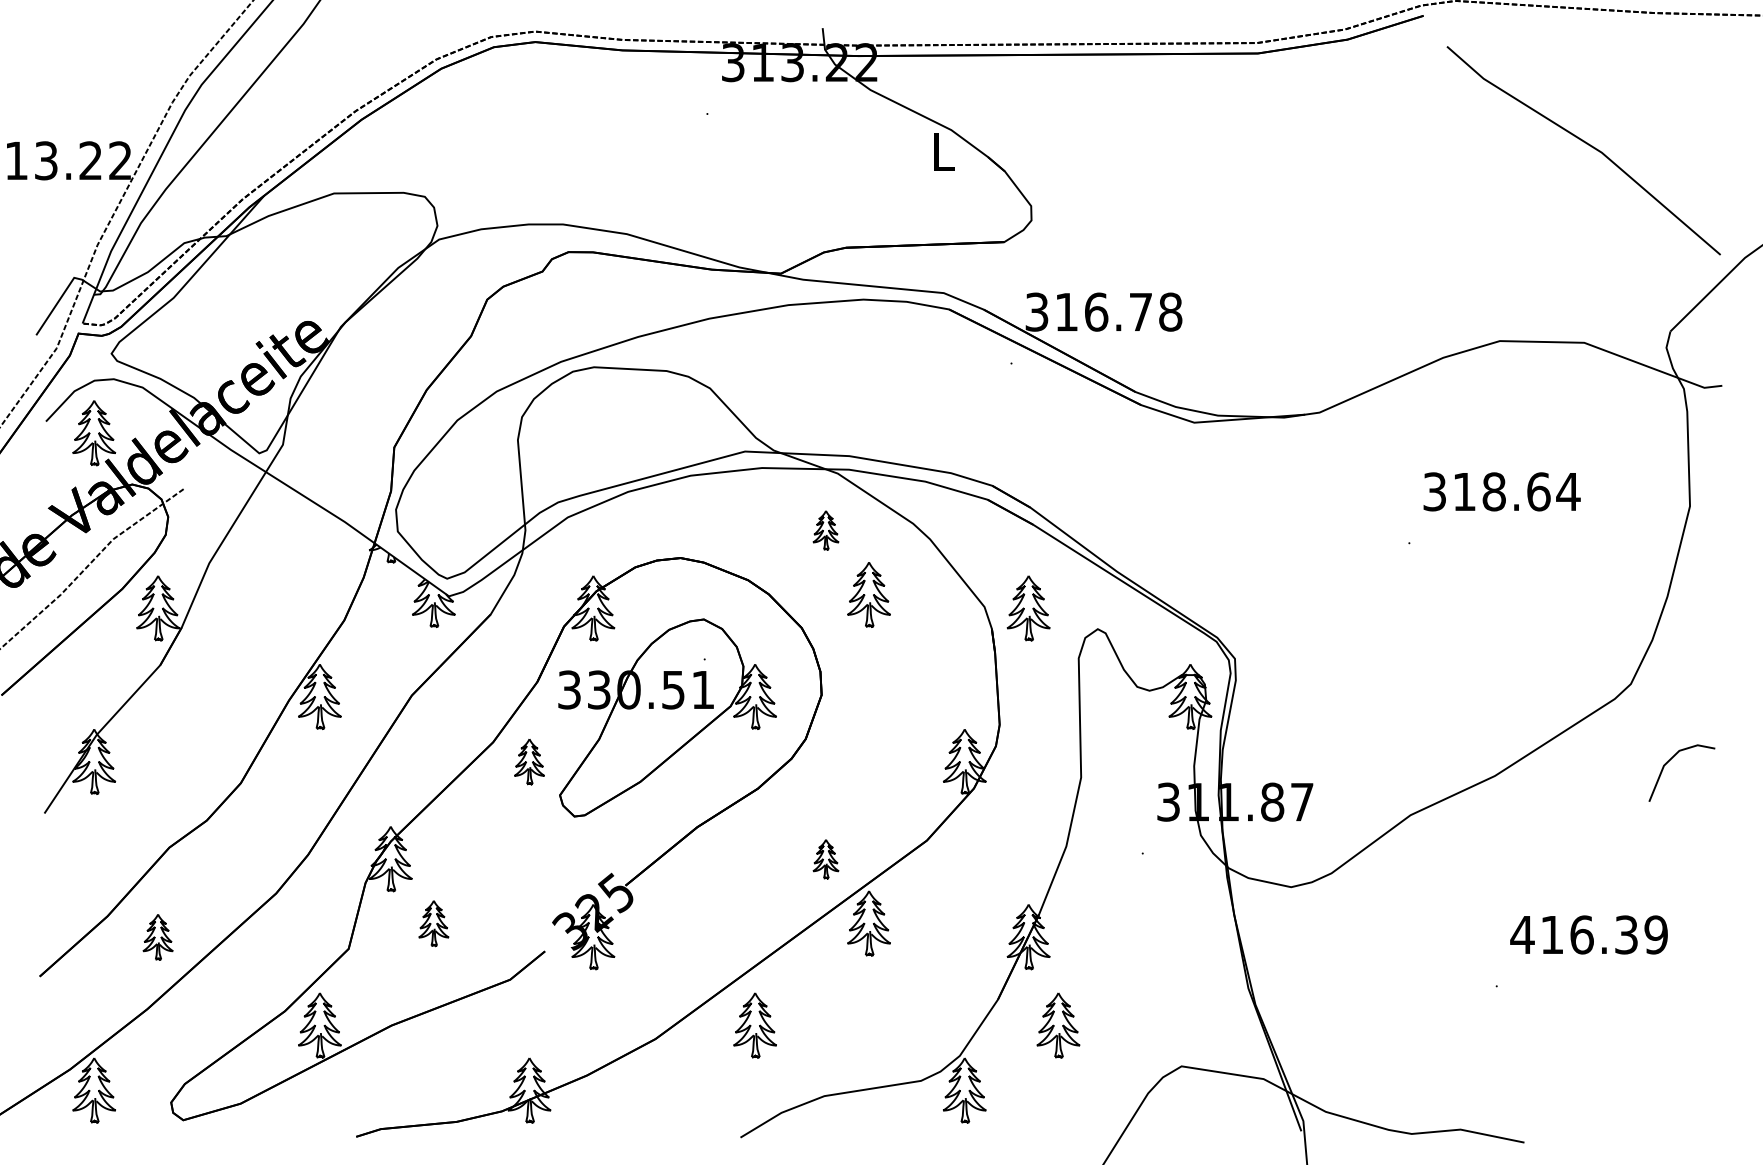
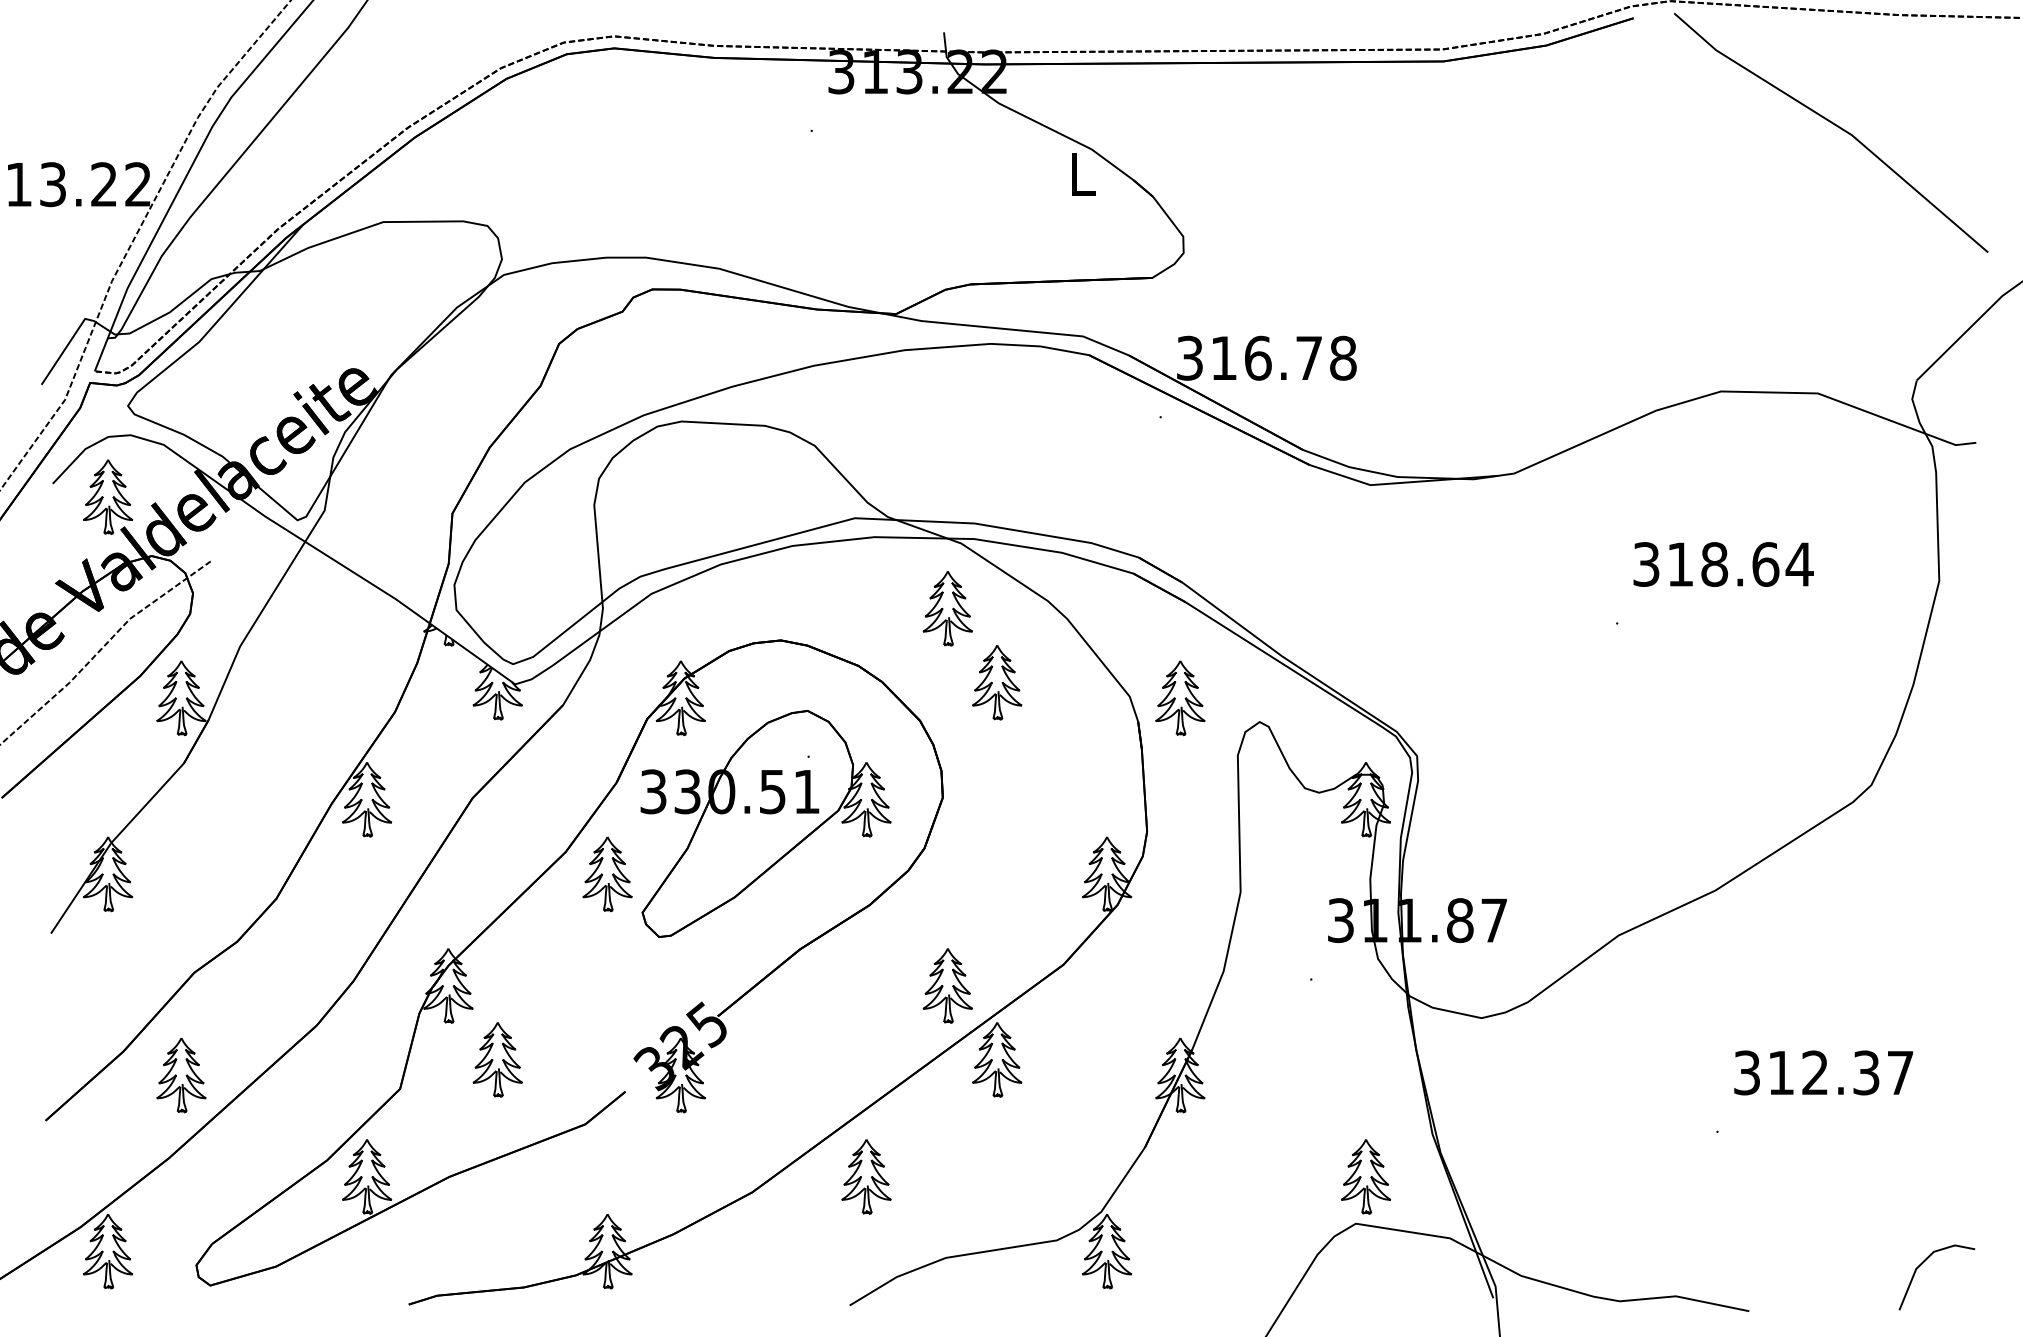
line: (1586, 144) -> (1834, 125), moved
part: (825, 530) -> (947, 608), size x1.67
line: (1670, 760) -> (1923, 1262), moved
part: (529, 761) -> (607, 873), size x1.43
part: (825, 859) -> (947, 986), size x1.67
part: (433, 923) -> (497, 1059), size x1.43
text: (1588, 934) -> (1822, 1072), 416.39 -> 312.37
part: (157, 937) -> (180, 1075), size x1.43
part: (1058, 1025) -> (1366, 1176), moved

